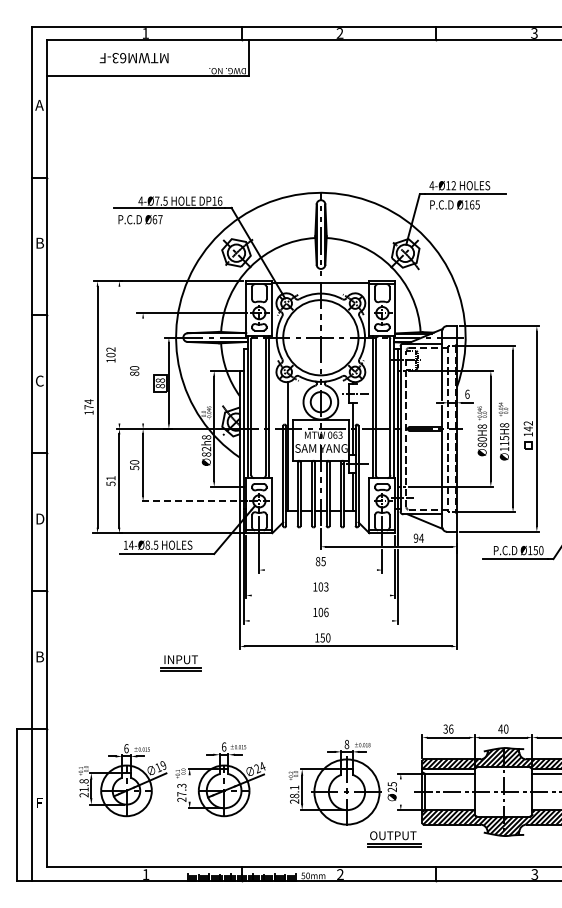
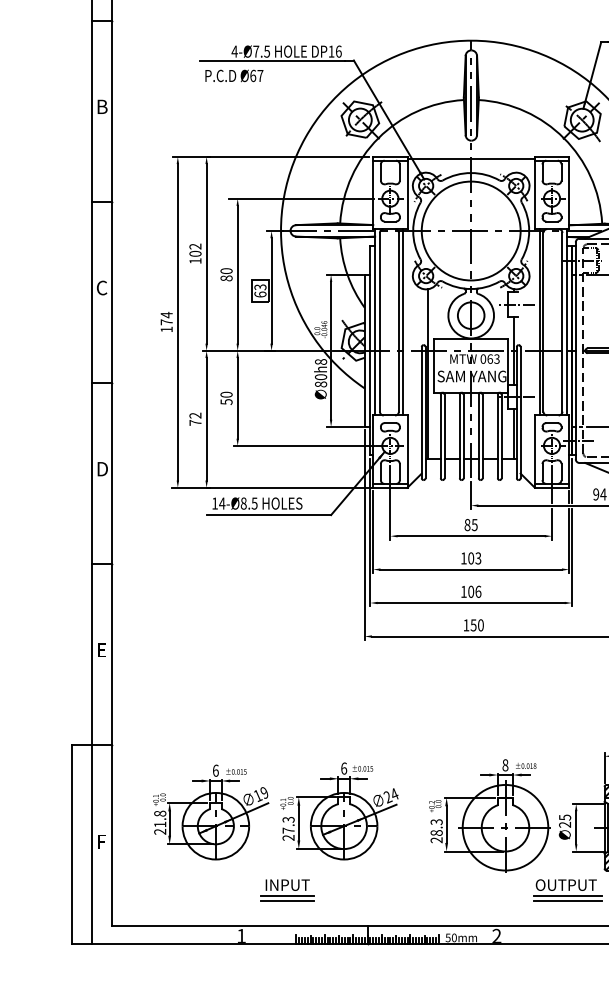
line: (119, 354) -> (206, 253), added
line: (143, 370) -> (238, 274), added
text: (159, 383) -> (259, 291), 88 -> 63
text: (206, 448) -> (320, 376), 82h8 -> 80h8
text: (110, 481) -> (194, 419), 51 -> 72
line: (194, 501) -> (305, 446), dashed -> solid
line: (320, 570) -> (470, 536), added
line: (320, 595) -> (470, 569), added
line: (320, 620) -> (470, 602), added
text: (39, 656) -> (101, 649), B -> E
part: (180, 663) -> (286, 890), moved
text: (294, 787) -> (436, 821), 28.1 -> 28.3
line: (189, 788) -> (298, 823), added
line: (400, 791) -> (575, 827), added

